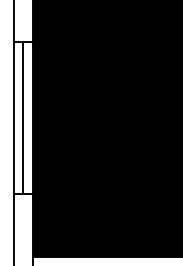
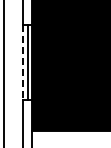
line: (14, 118) -> (23, 62), solid -> dashed

